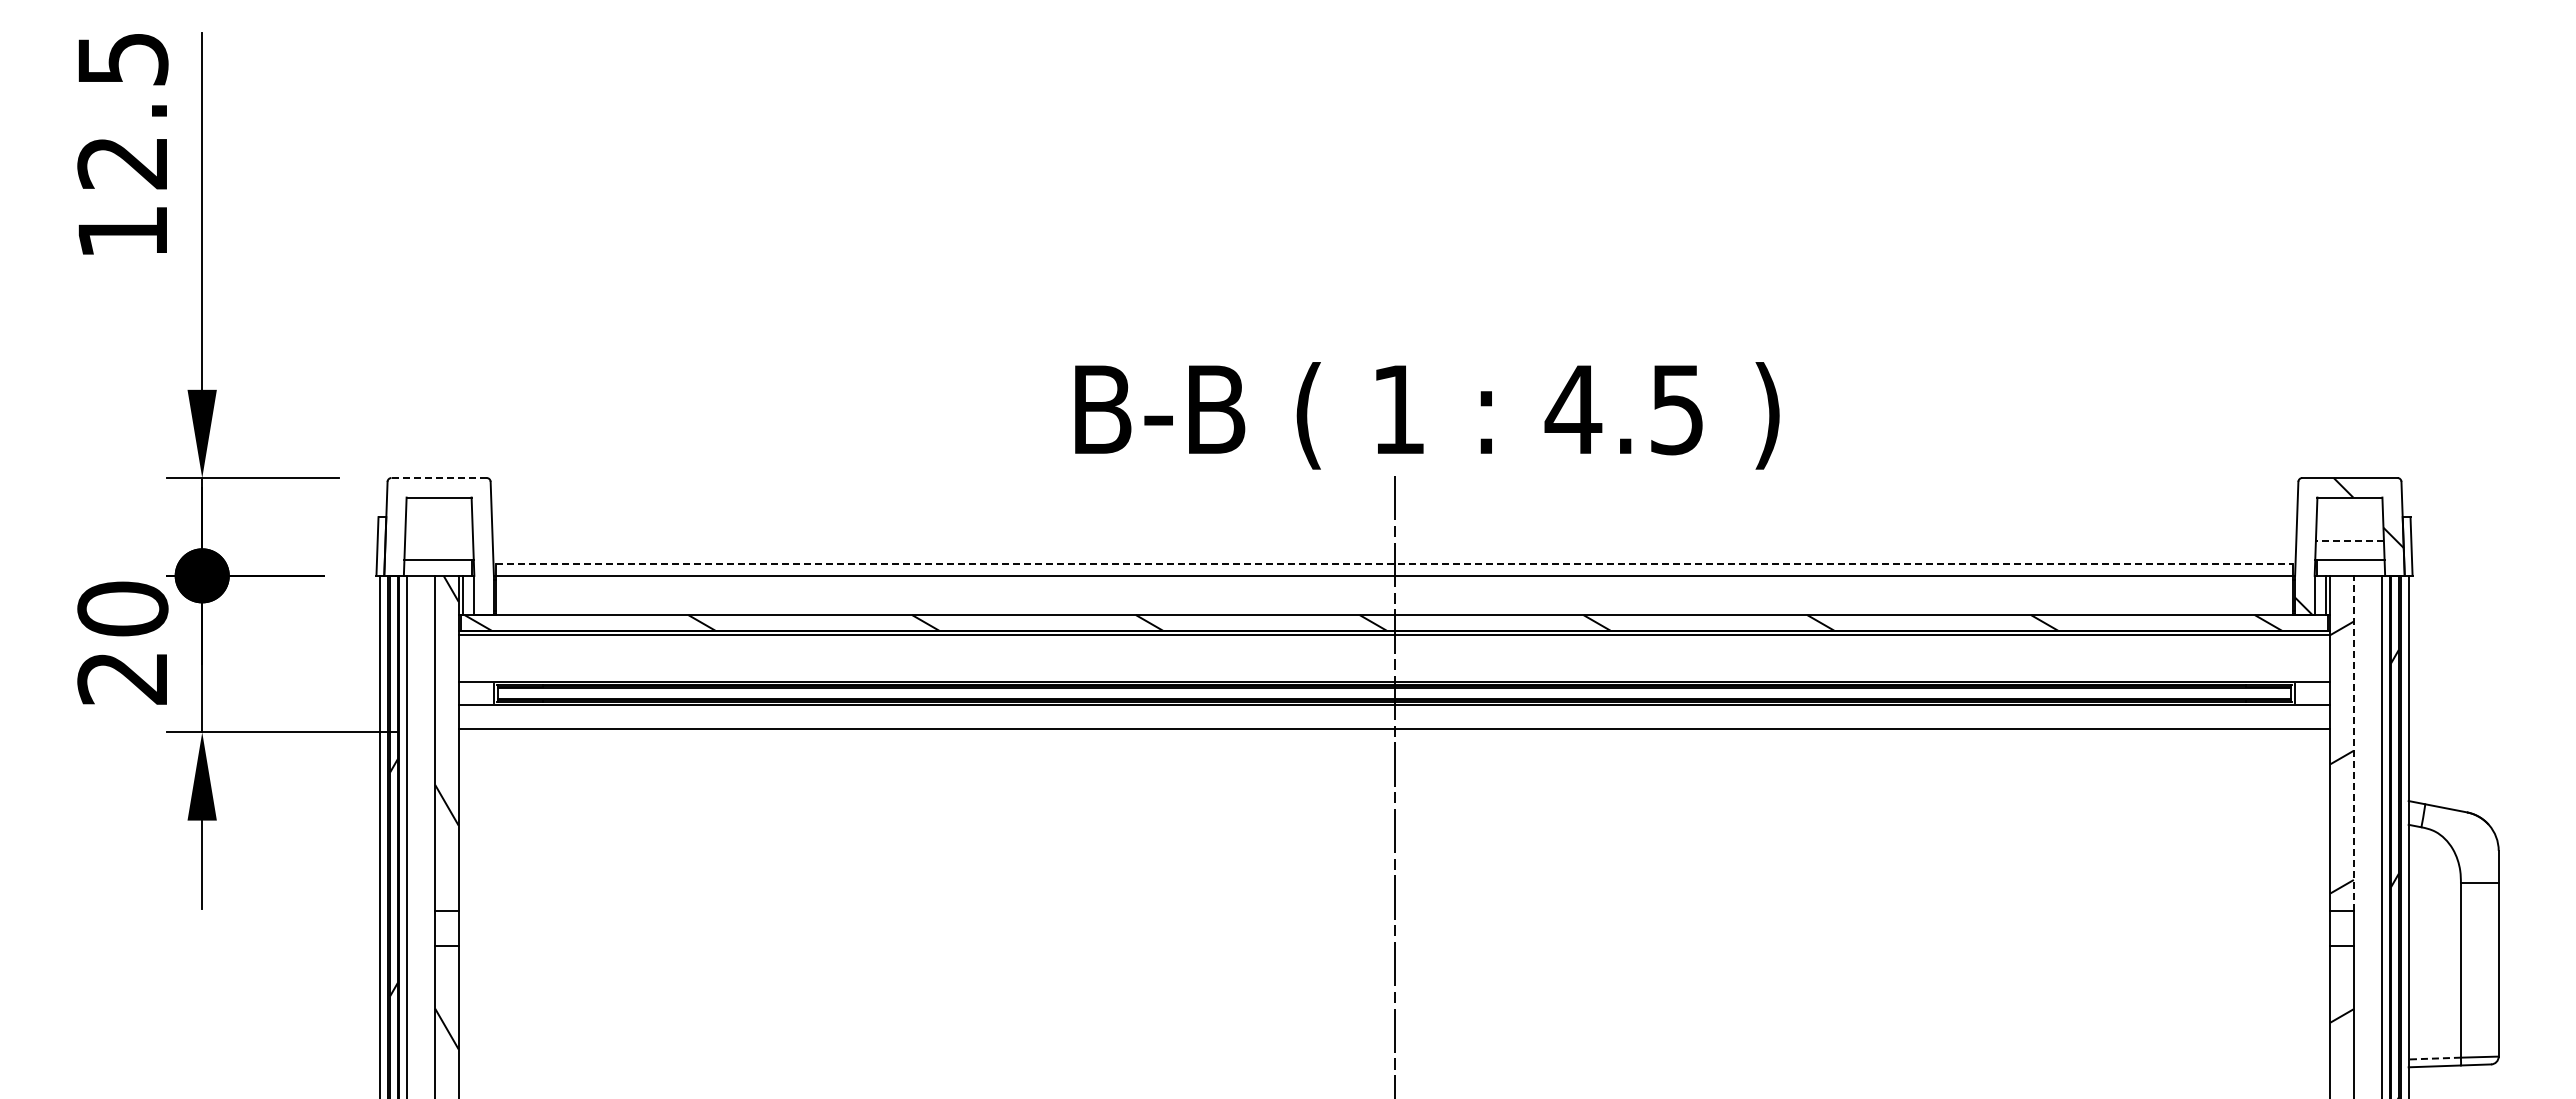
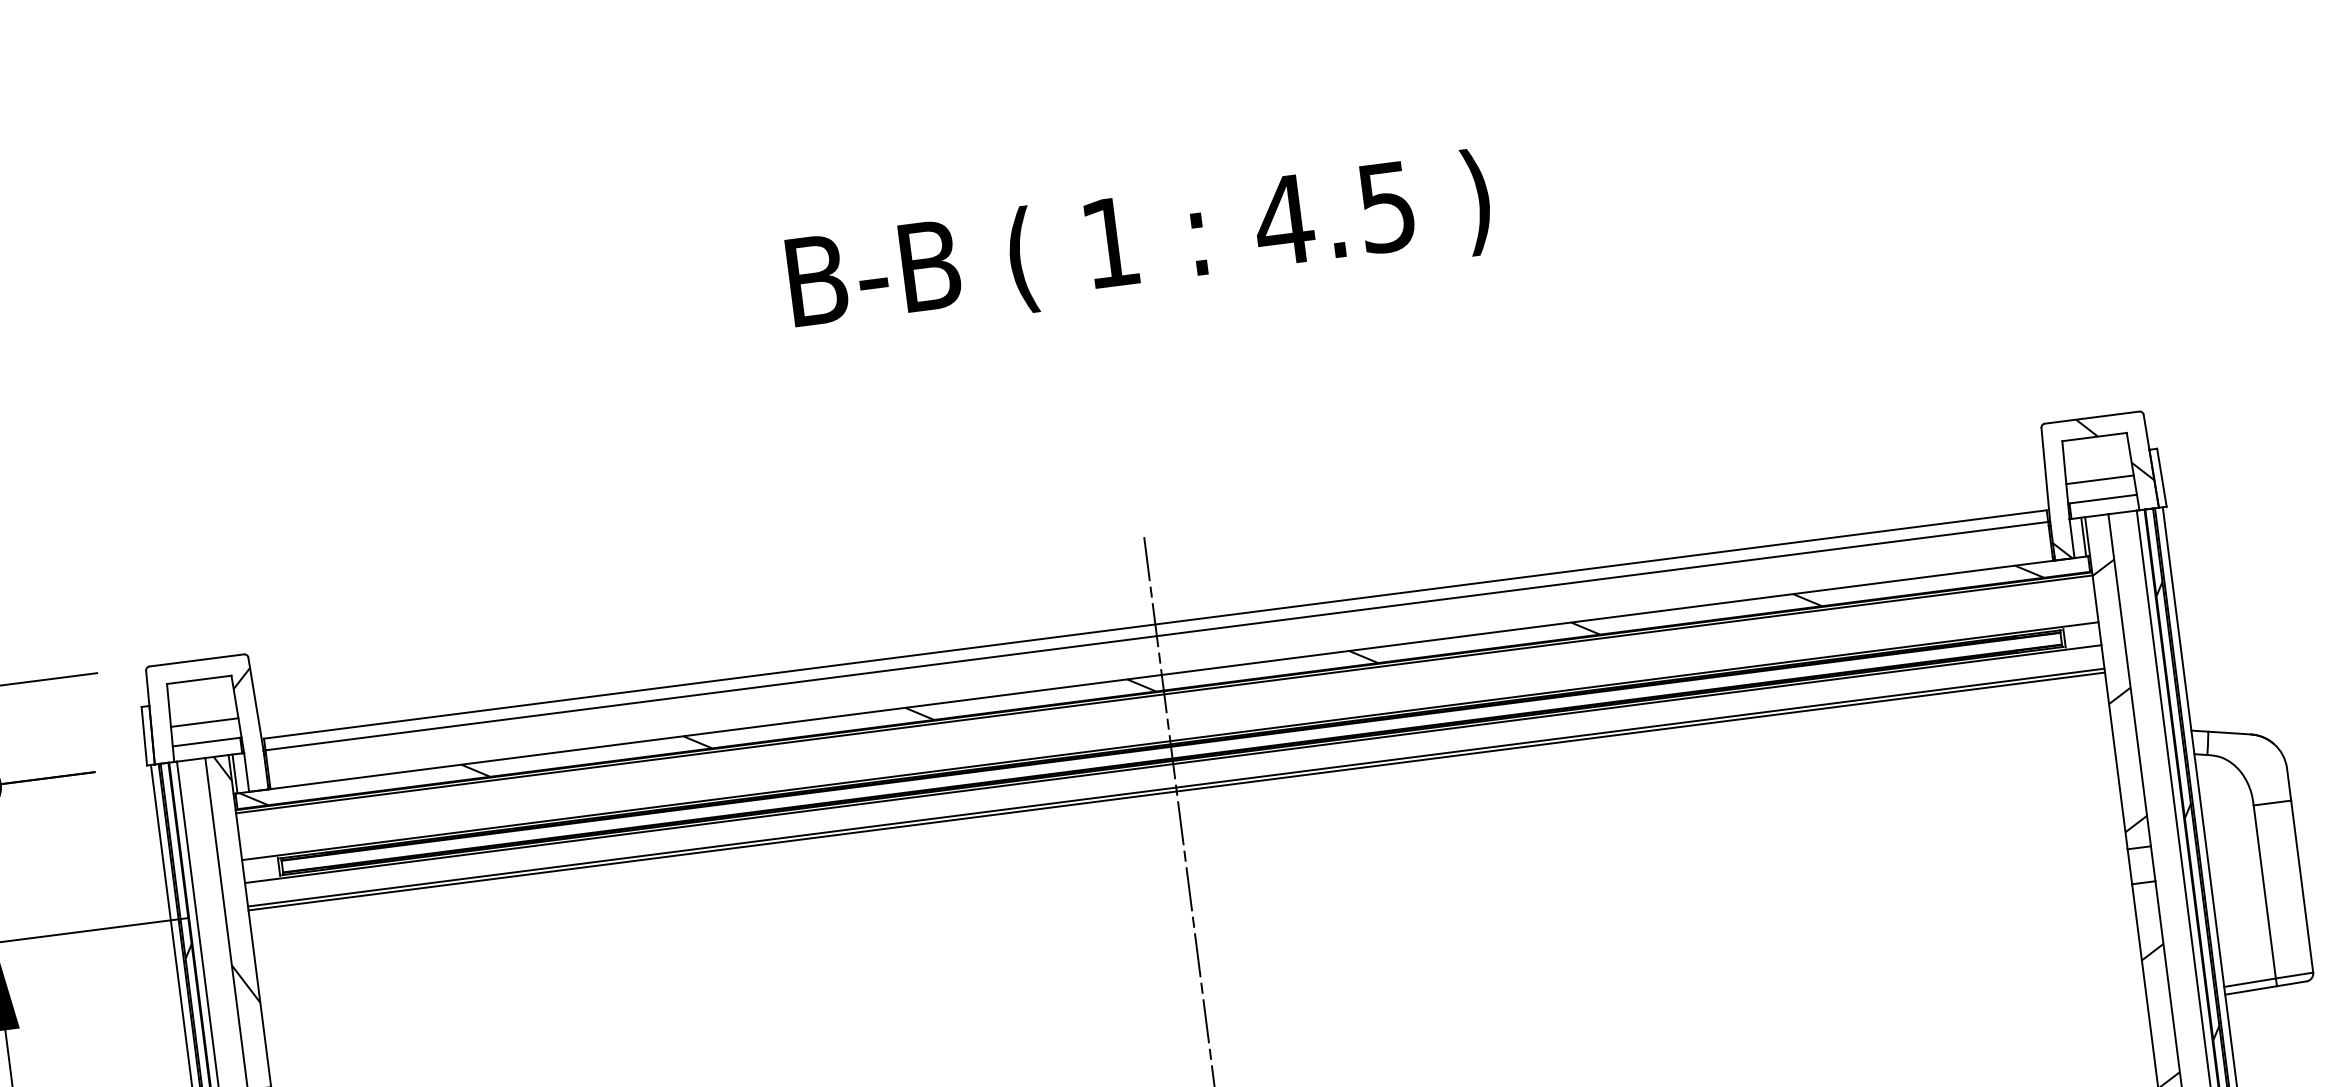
text: (1427, 415) -> (1139, 244), moved
line: (439, 478) -> (197, 660), dashed -> solid
hatch: (481, 501) -> (241, 678), added
line: (439, 540) -> (205, 722), added
line: (2349, 540) -> (2099, 479), dashed -> solid
line: (1394, 564) -> (1155, 624), dashed -> solid
line: (1394, 732) -> (1176, 791), added
line: (2353, 742) -> (2129, 679), dashed -> solid
line: (2434, 1058) -> (2249, 982), dashed -> solid

